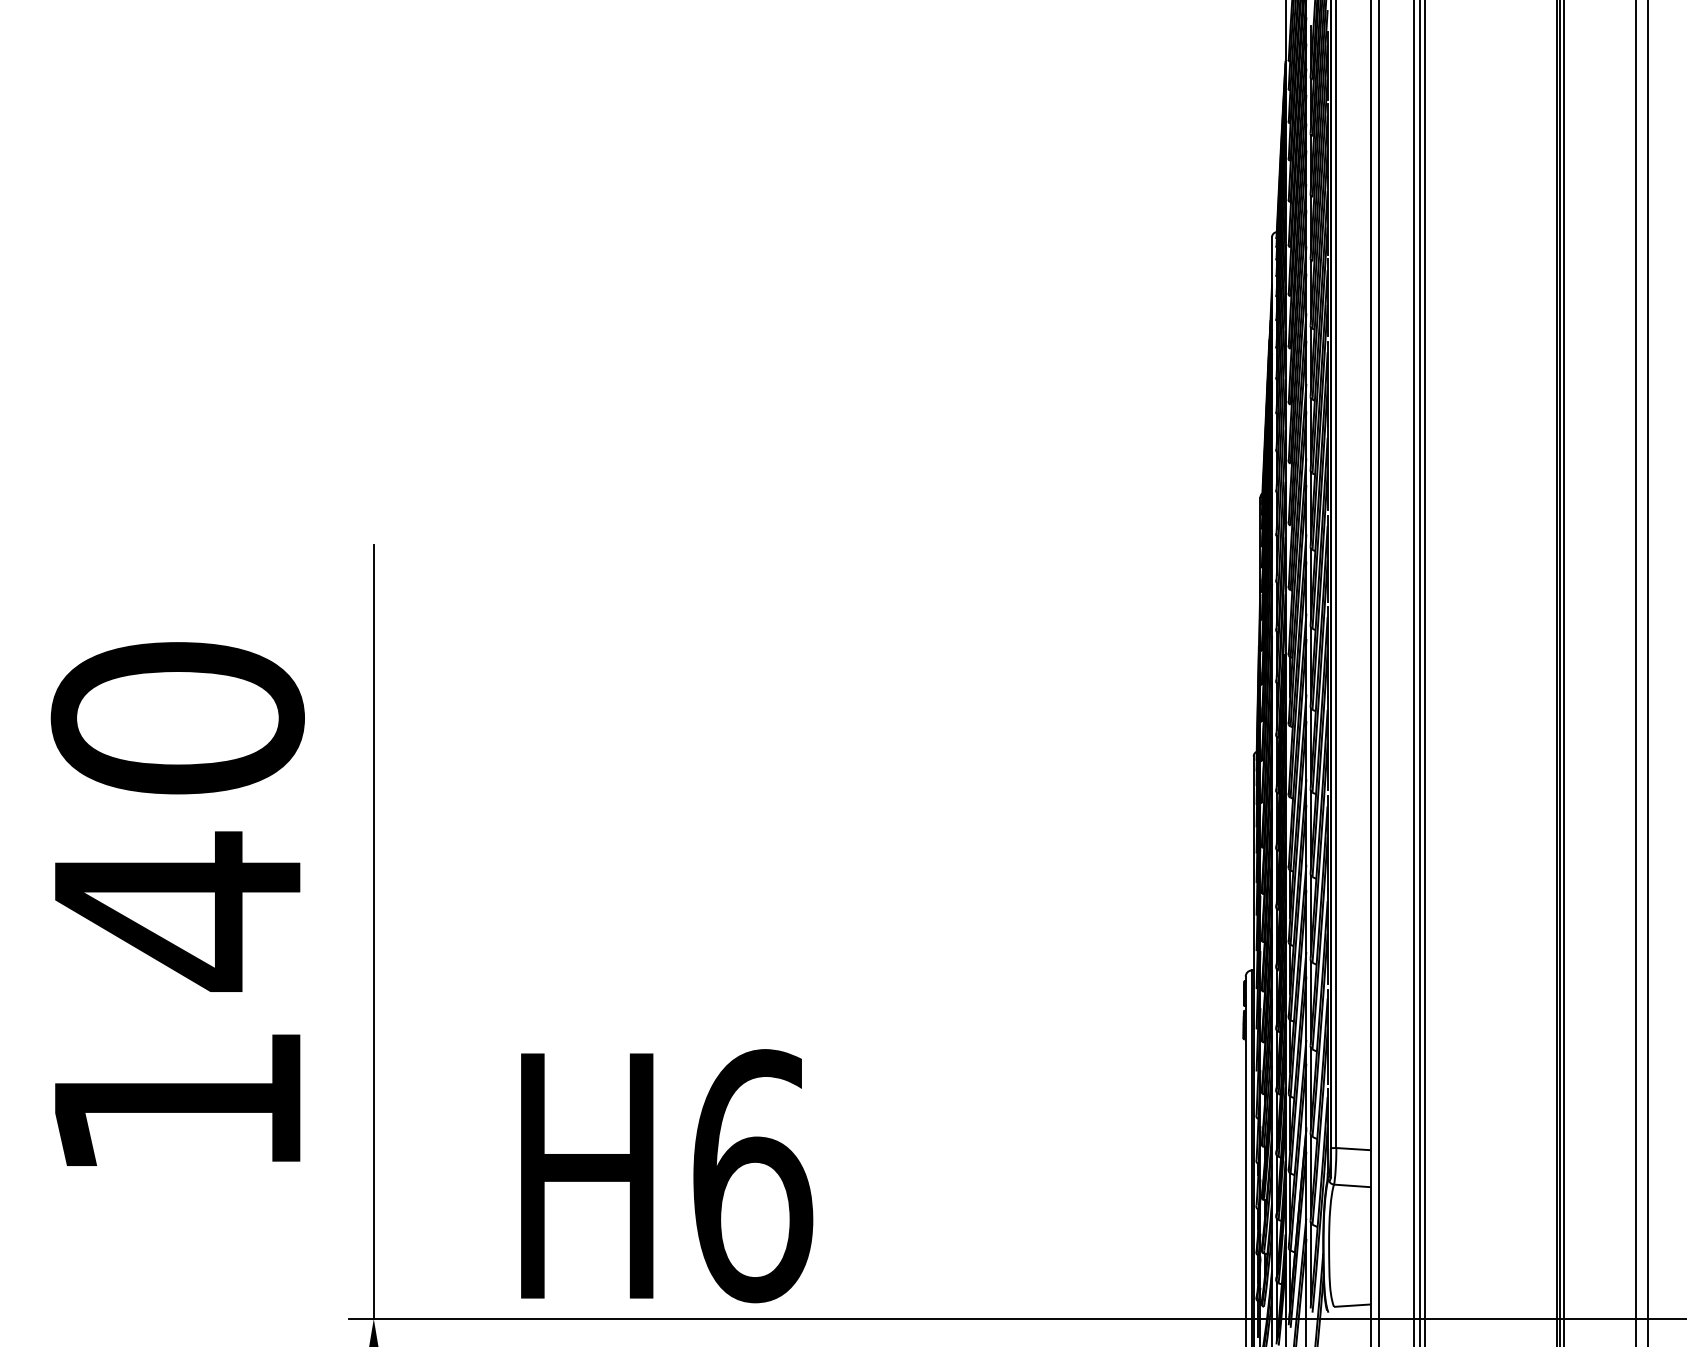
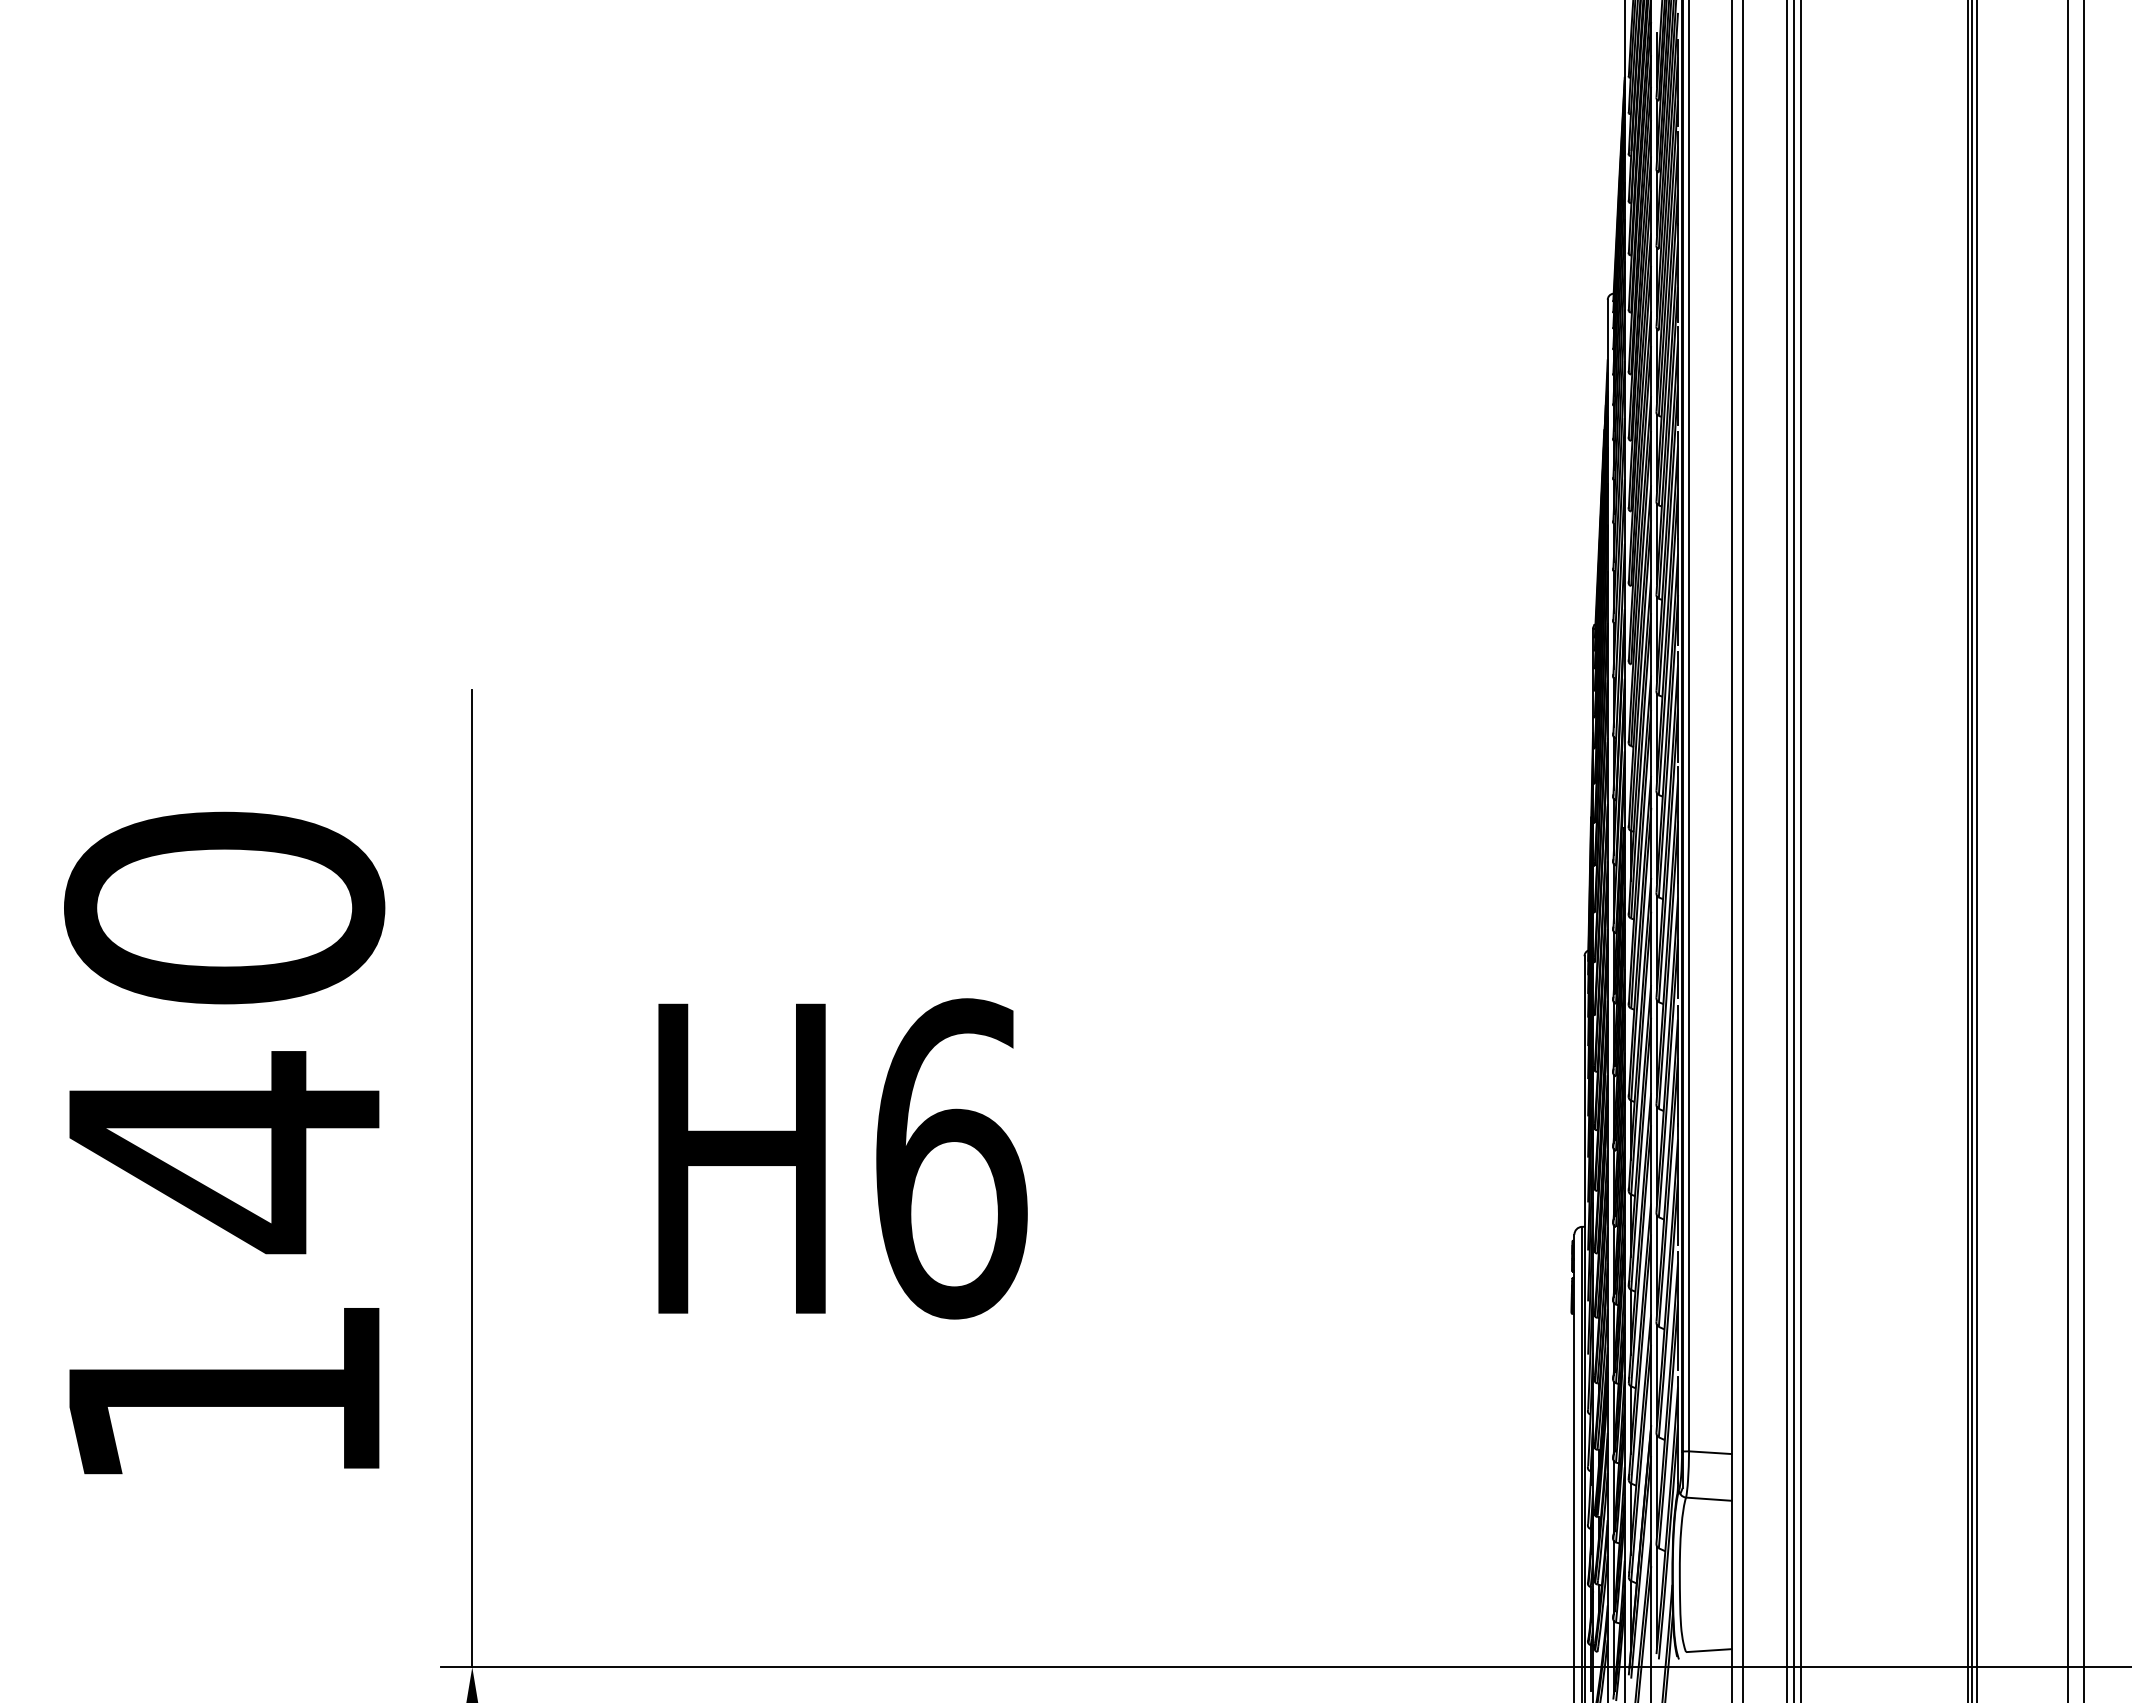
text: (666, 1175) -> (842, 1158), moved

